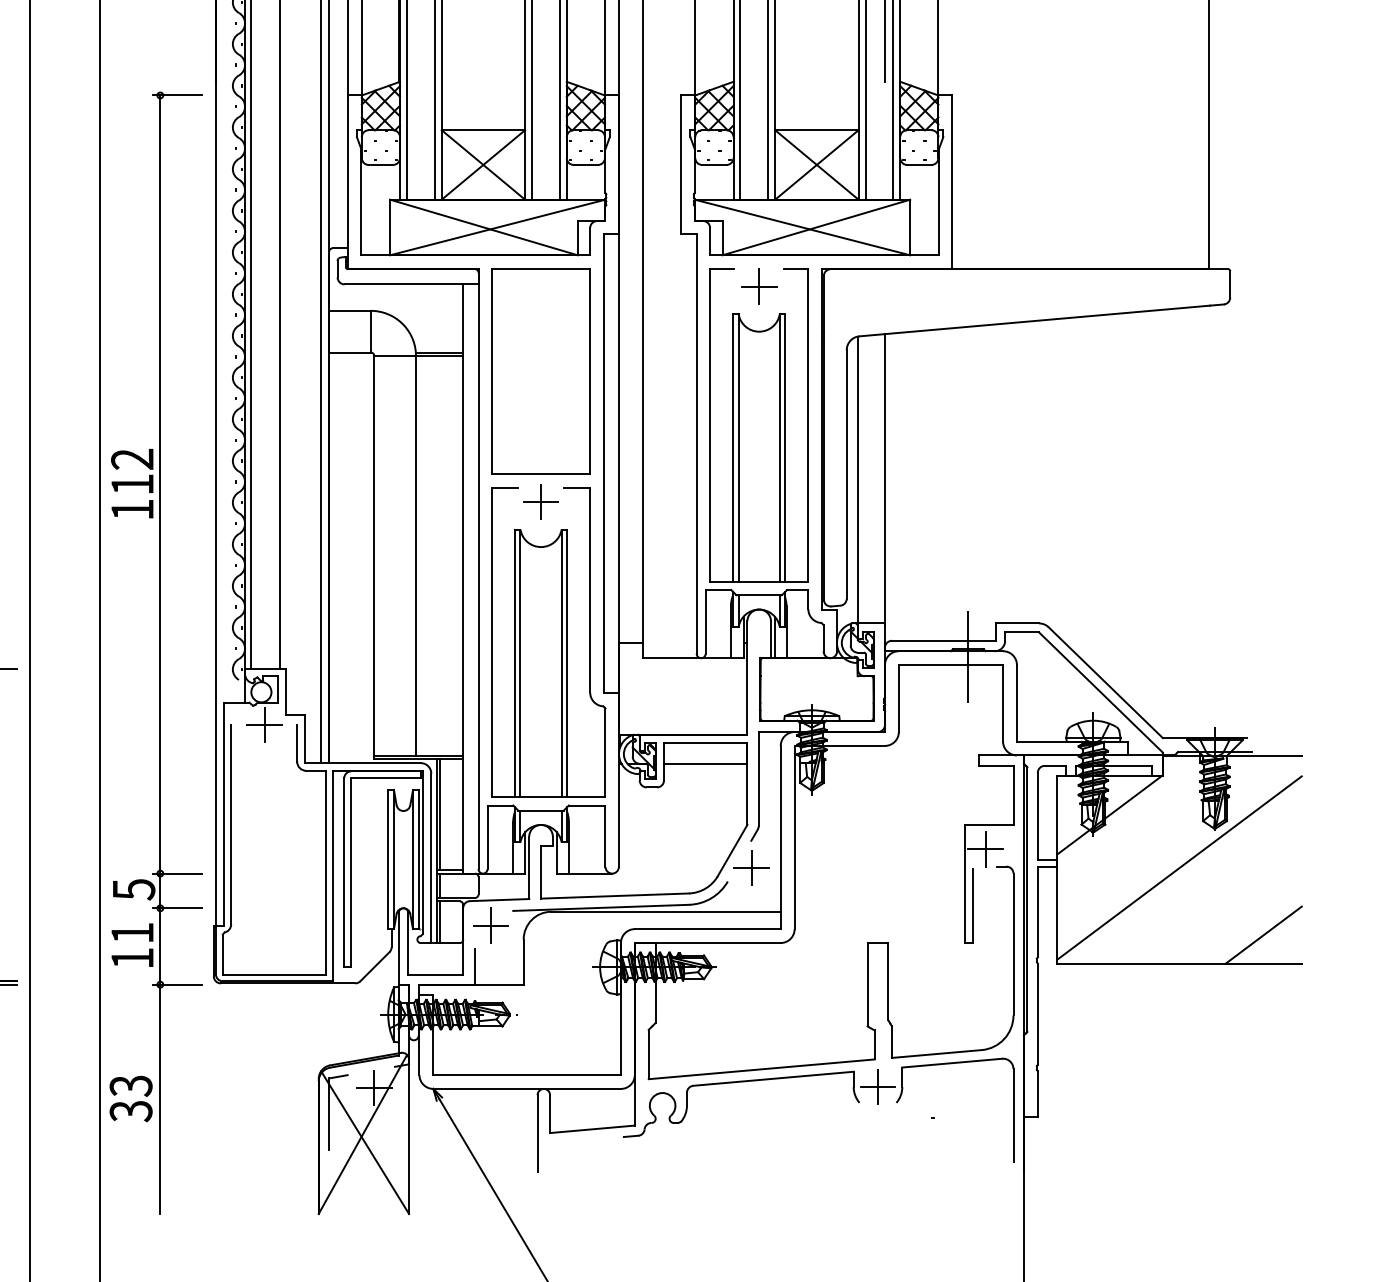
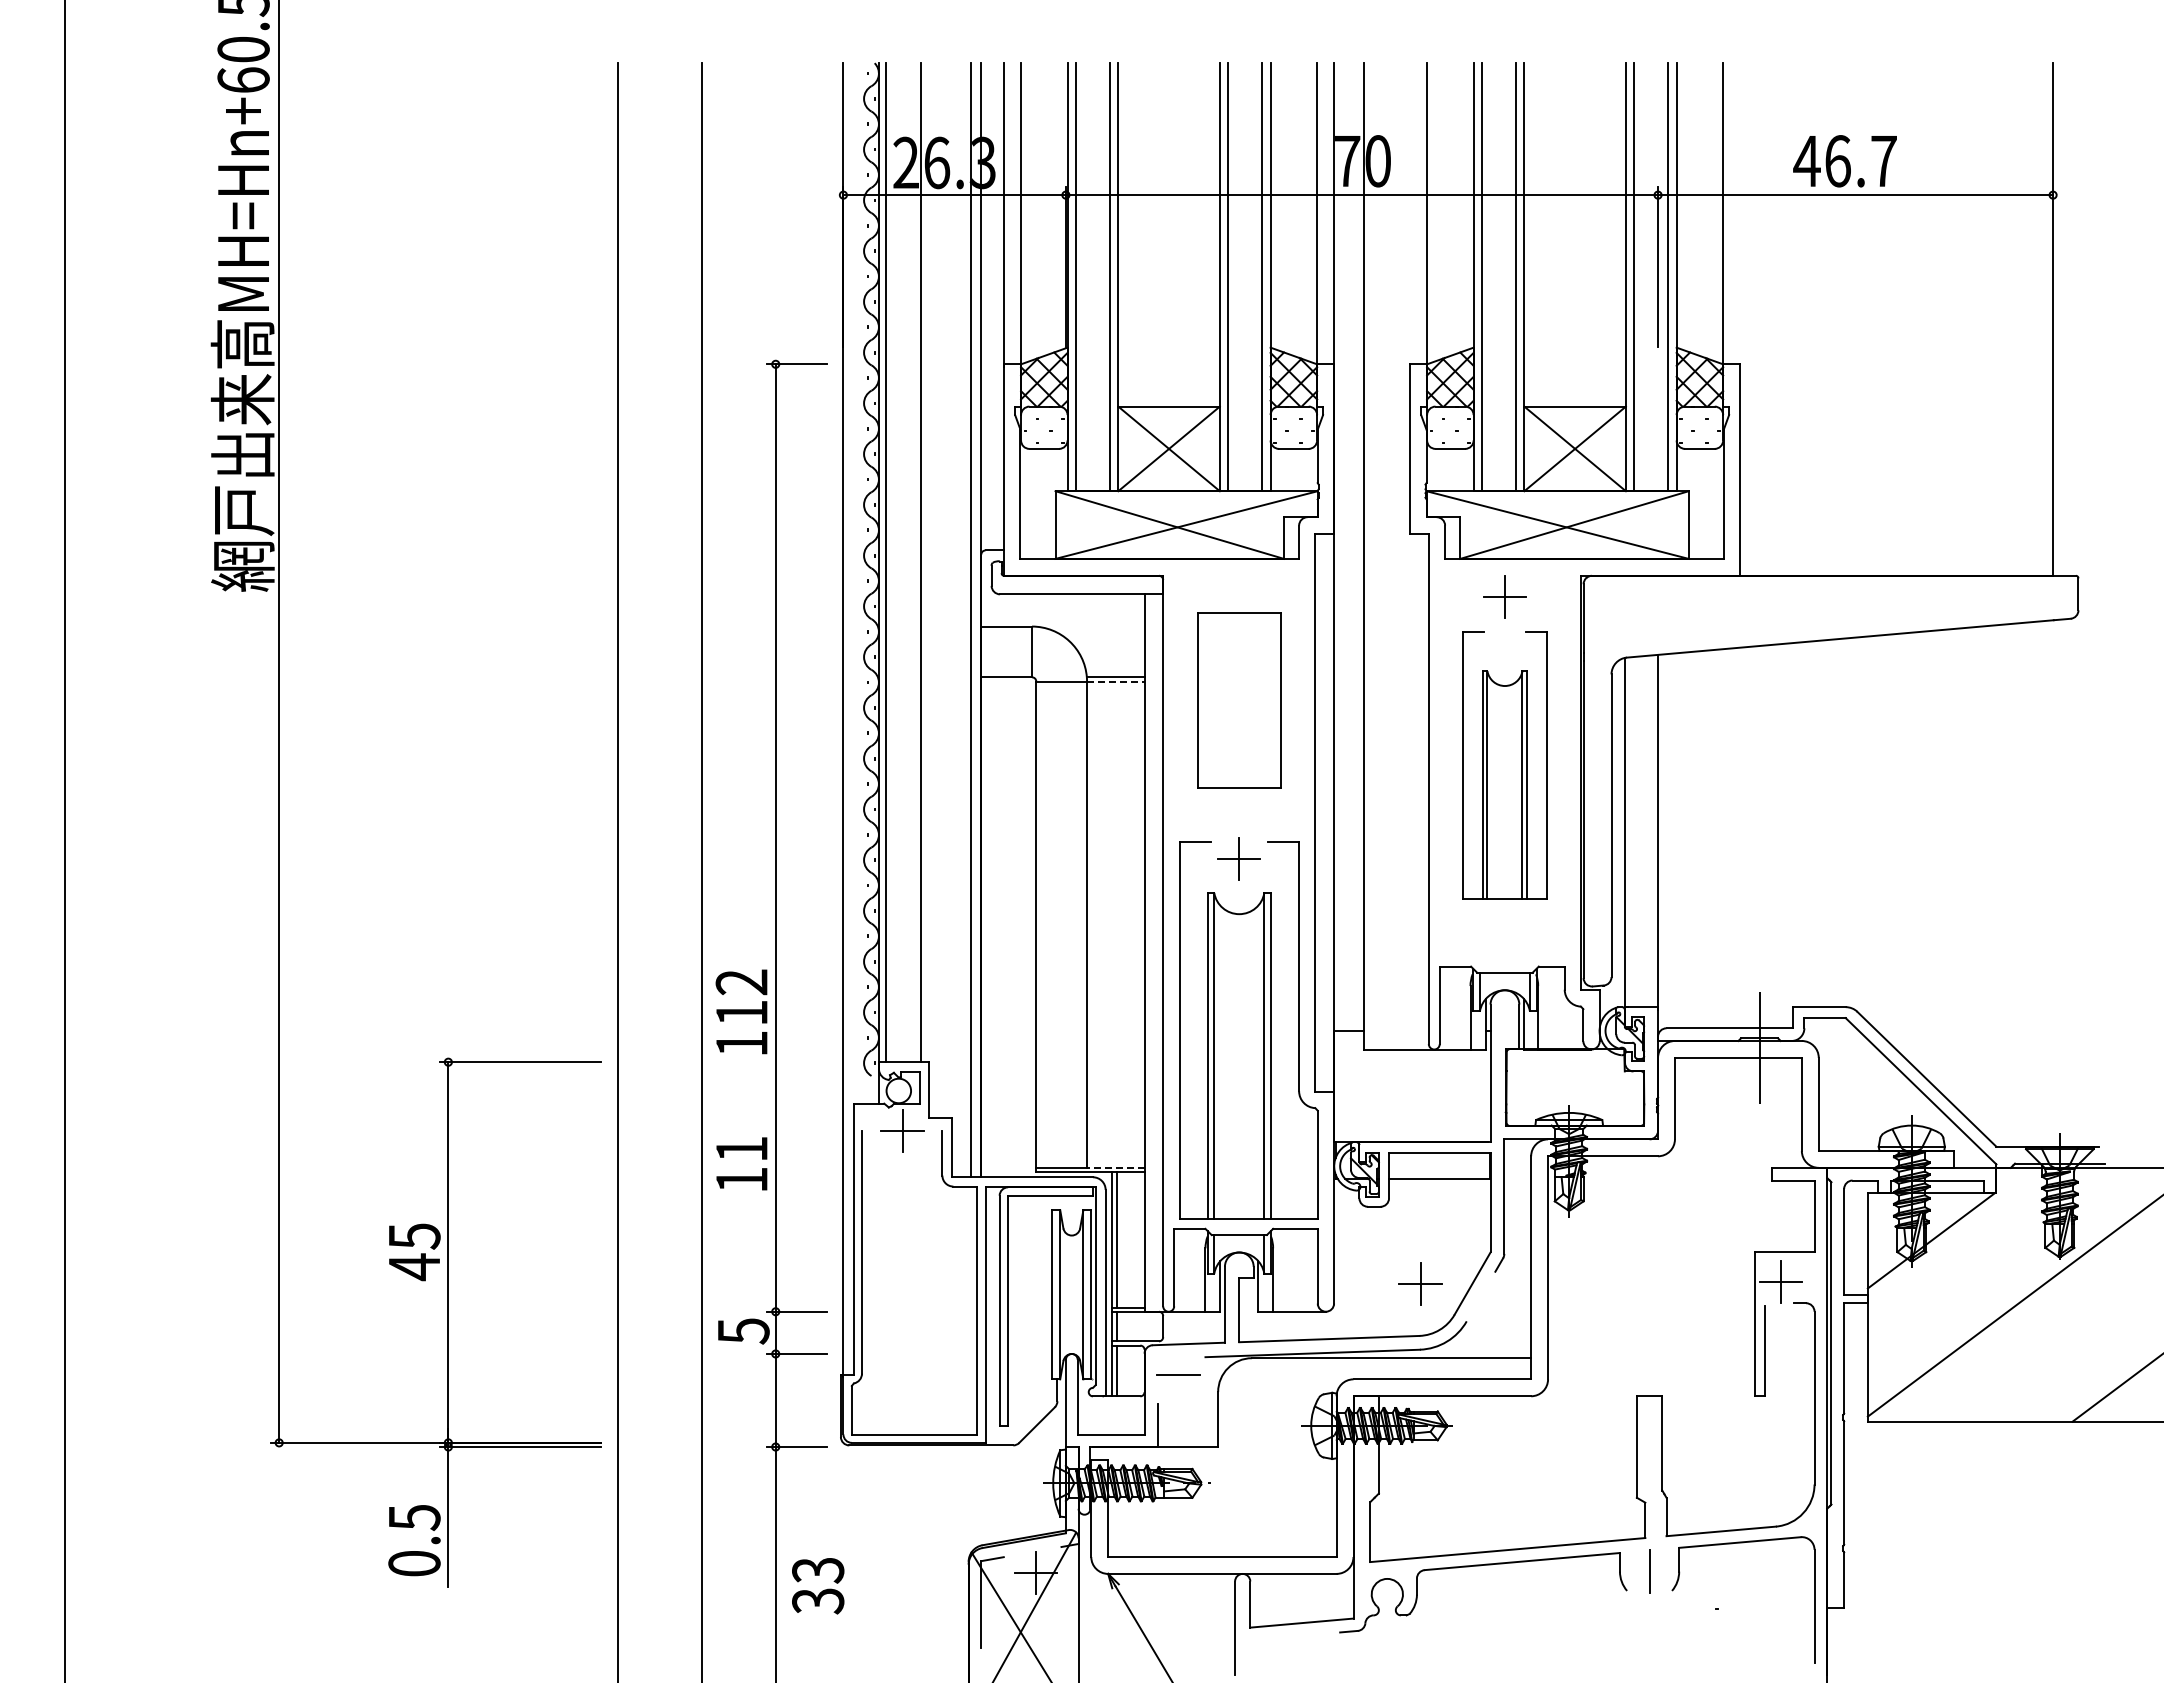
line: (439, 355) -> (1115, 681), solid -> dashed
part: (541, 370) -> (1239, 699), size x0.7
part: (758, 424) -> (1504, 765), size x0.7
text: (132, 483) -> (741, 1011), moved
line: (439, 755) -> (1115, 1167), solid -> dashed
part: (751, 867) -> (1420, 1283), moved
line: (491, 925) -> (1178, 1374), removed
text: (132, 944) -> (741, 1163), moved
line: (877, 1086) -> (1649, 1571), removed
text: (131, 1099) -> (818, 1586), moved

